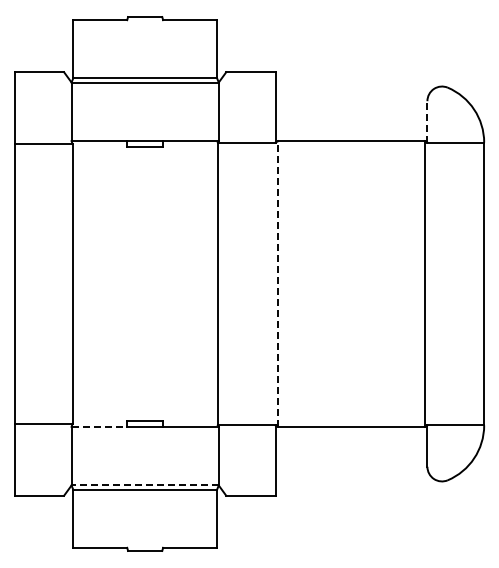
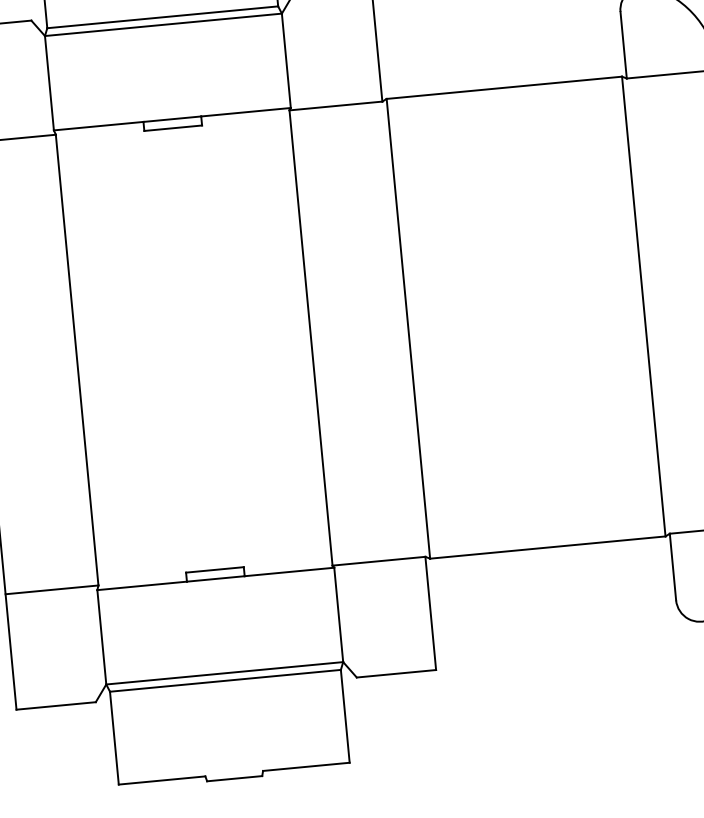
line: (427, 121) -> (623, 44), dashed -> solid
line: (278, 284) -> (408, 329), dashed -> solid
line: (99, 426) -> (142, 585), dashed -> solid
line: (145, 485) -> (225, 673), dashed -> solid

